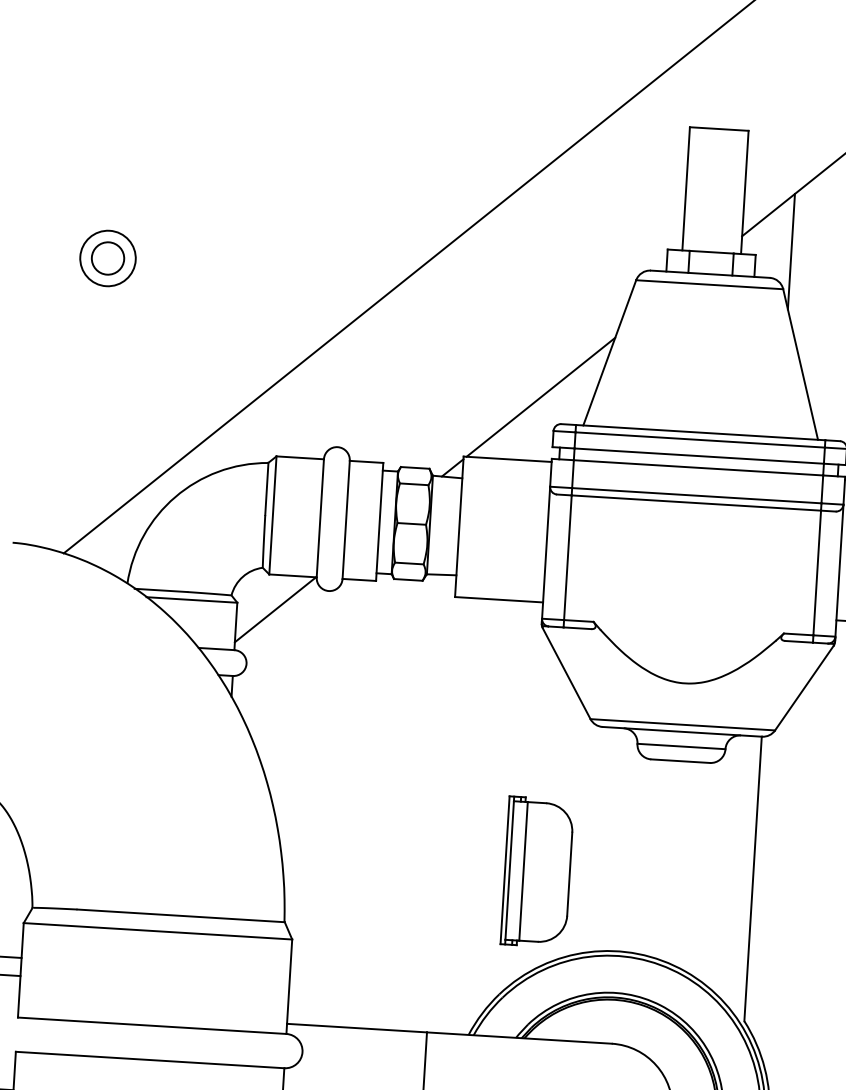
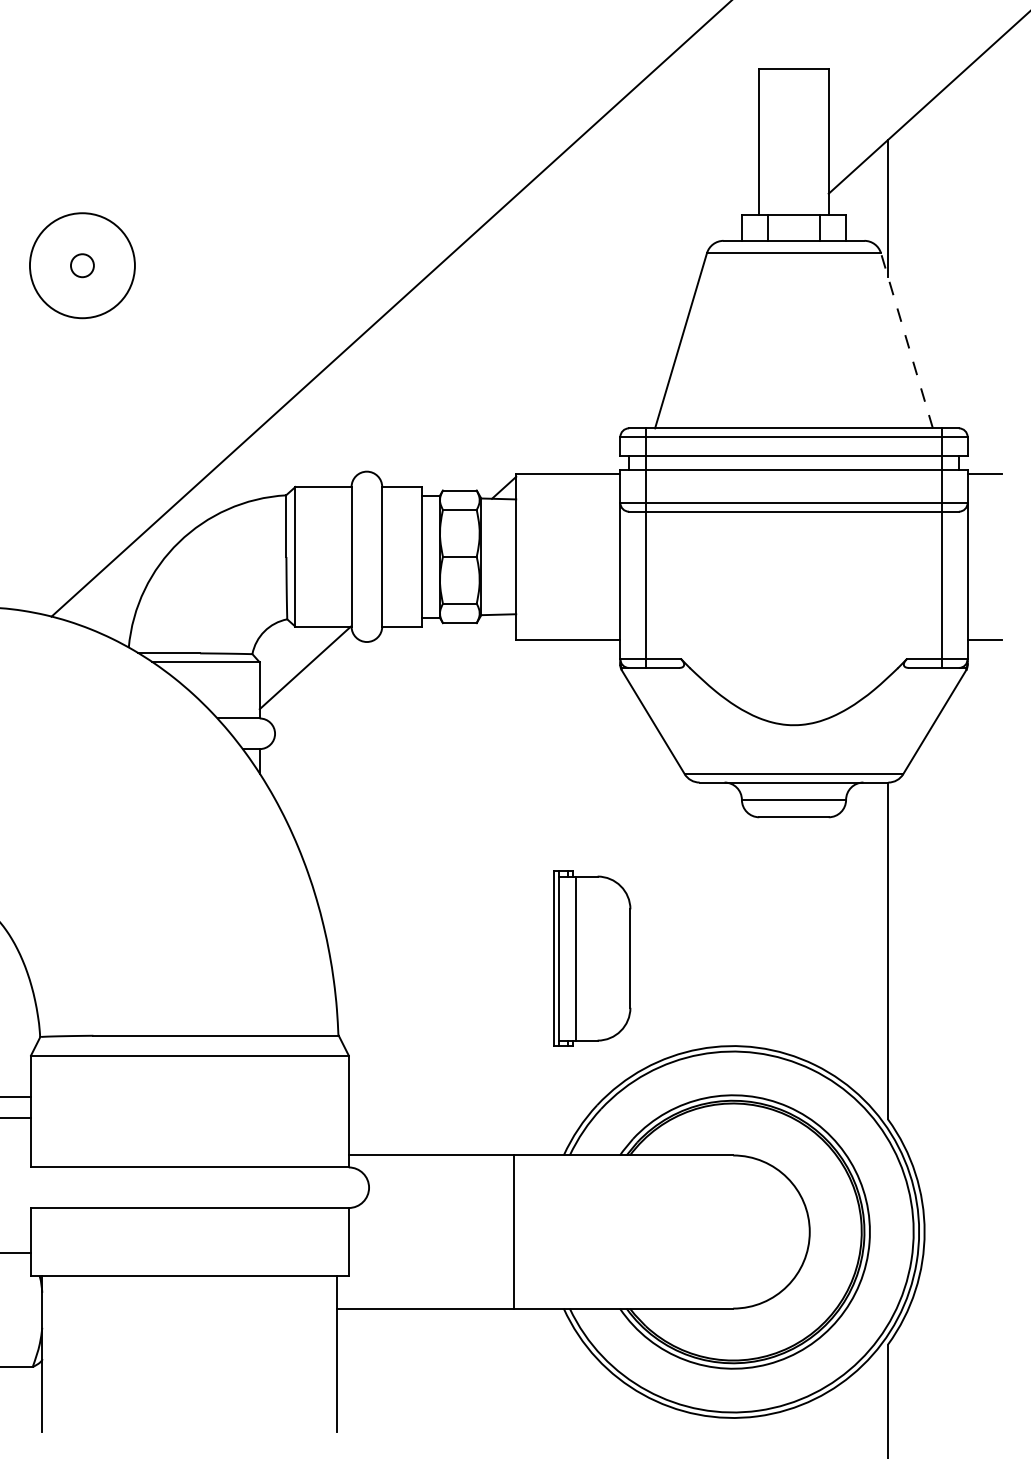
circle: (108, 258) -> (82, 265), size x0.6
circle: (108, 258) -> (82, 265), size x1.6
line: (800, 364) -> (906, 340), solid -> dashed
line: (540, 396) -> (602, 397), removed
part: (537, 872) -> (592, 958), moved

